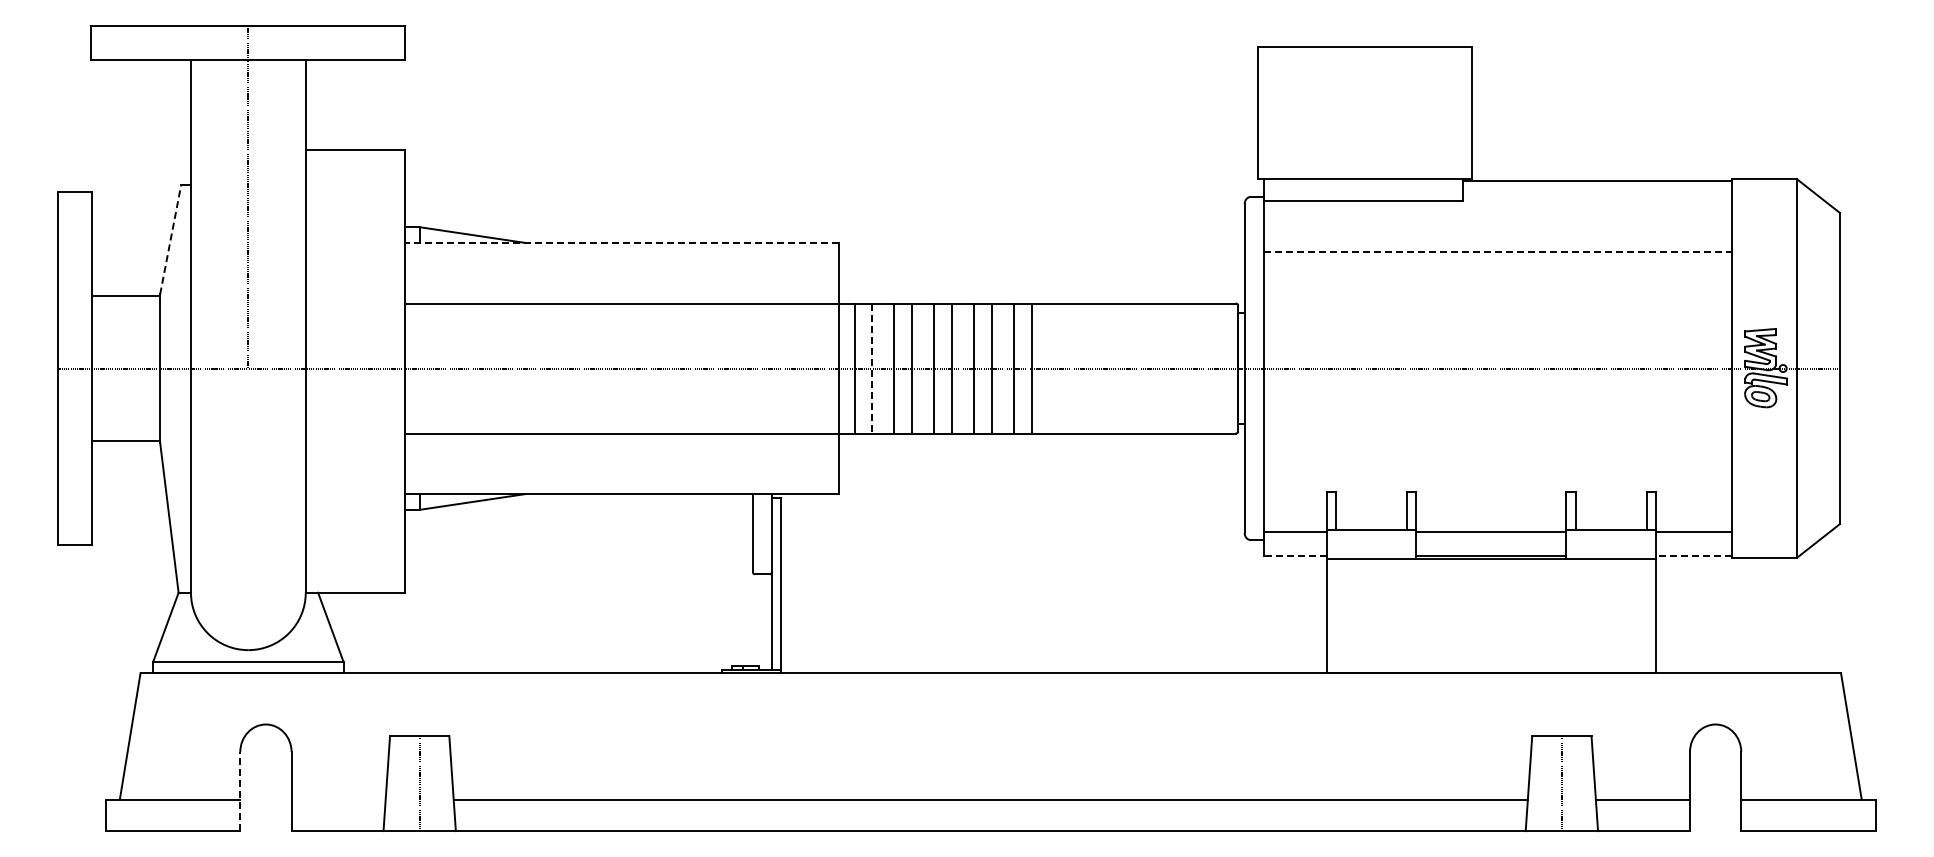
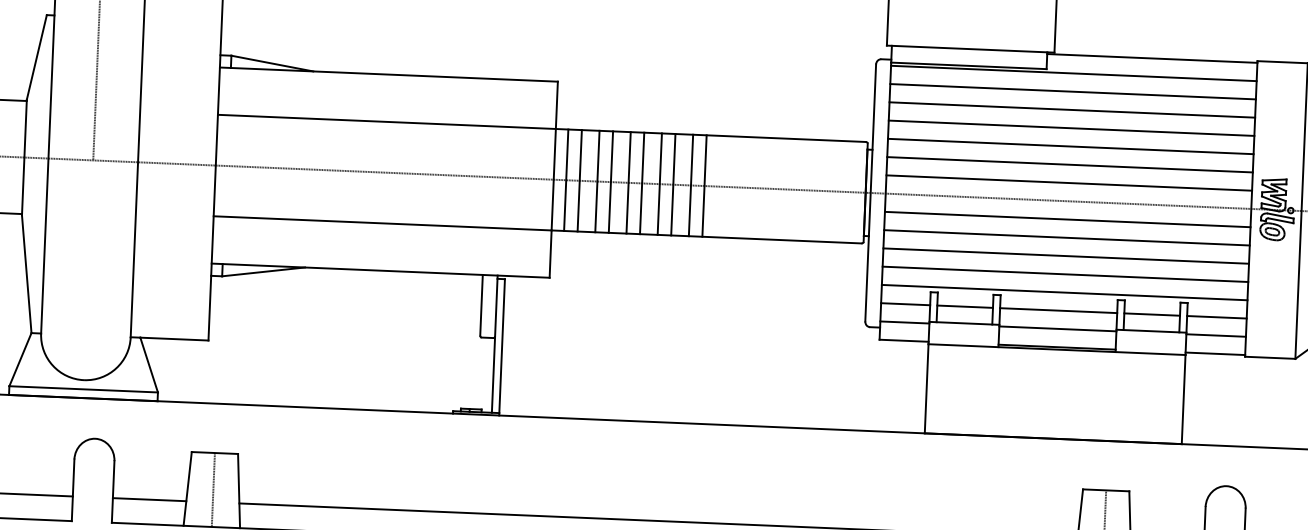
line: (1497, 204) -> (1073, 73), added
line: (1497, 228) -> (1072, 92), added
line: (170, 239) -> (36, 57), dashed -> solid
line: (621, 242) -> (388, 74), dashed -> solid
line: (1498, 251) -> (1072, 109), dashed -> solid
line: (1497, 274) -> (1071, 127), added
line: (1497, 298) -> (1070, 146), added
line: (1497, 321) -> (1069, 164), added
line: (1497, 345) -> (1068, 183), added
line: (871, 369) -> (579, 181), dashed -> solid
line: (1497, 391) -> (1067, 219), added
line: (1497, 415) -> (1066, 237), added
line: (1497, 438) -> (1065, 255), added
line: (1497, 462) -> (1064, 274), added
line: (1497, 485) -> (1064, 292), added
line: (1294, 508) -> (904, 303), added
line: (1371, 508) -> (965, 306), added
line: (1491, 508) -> (1058, 310), added
line: (1610, 508) -> (1151, 314), added
line: (1694, 508) -> (1217, 316), added
line: (1294, 555) -> (903, 340), dashed -> solid
line: (1693, 555) -> (1214, 353), dashed -> solid
line: (240, 791) -> (73, 490), dashed -> solid
line: (338, 799) -> (149, 499), added

